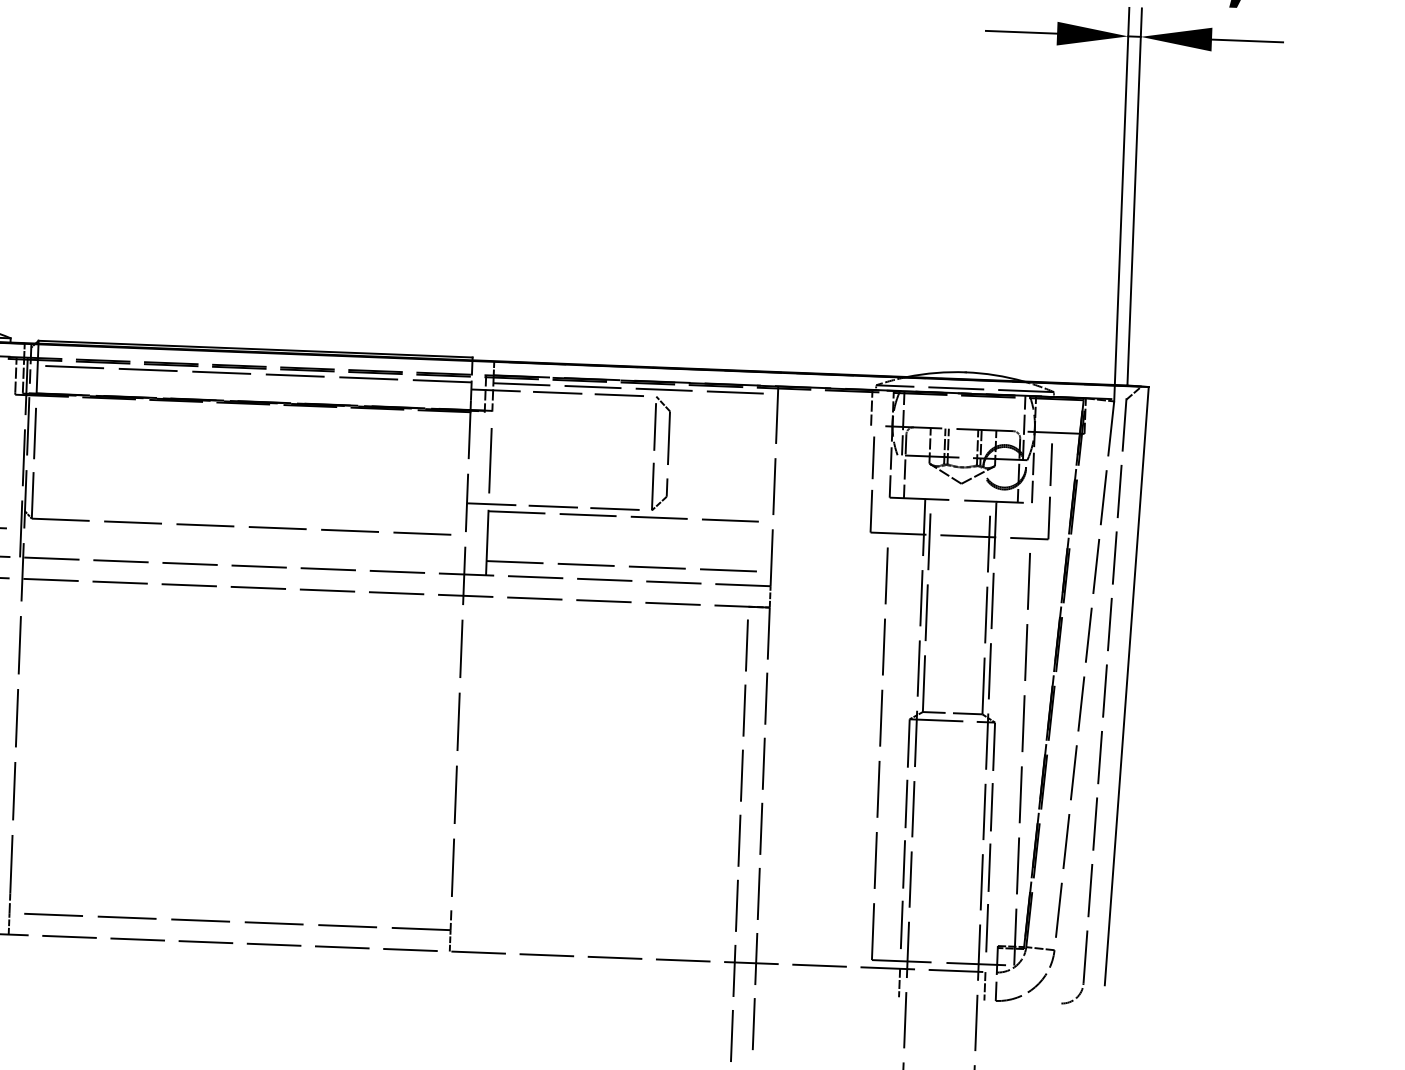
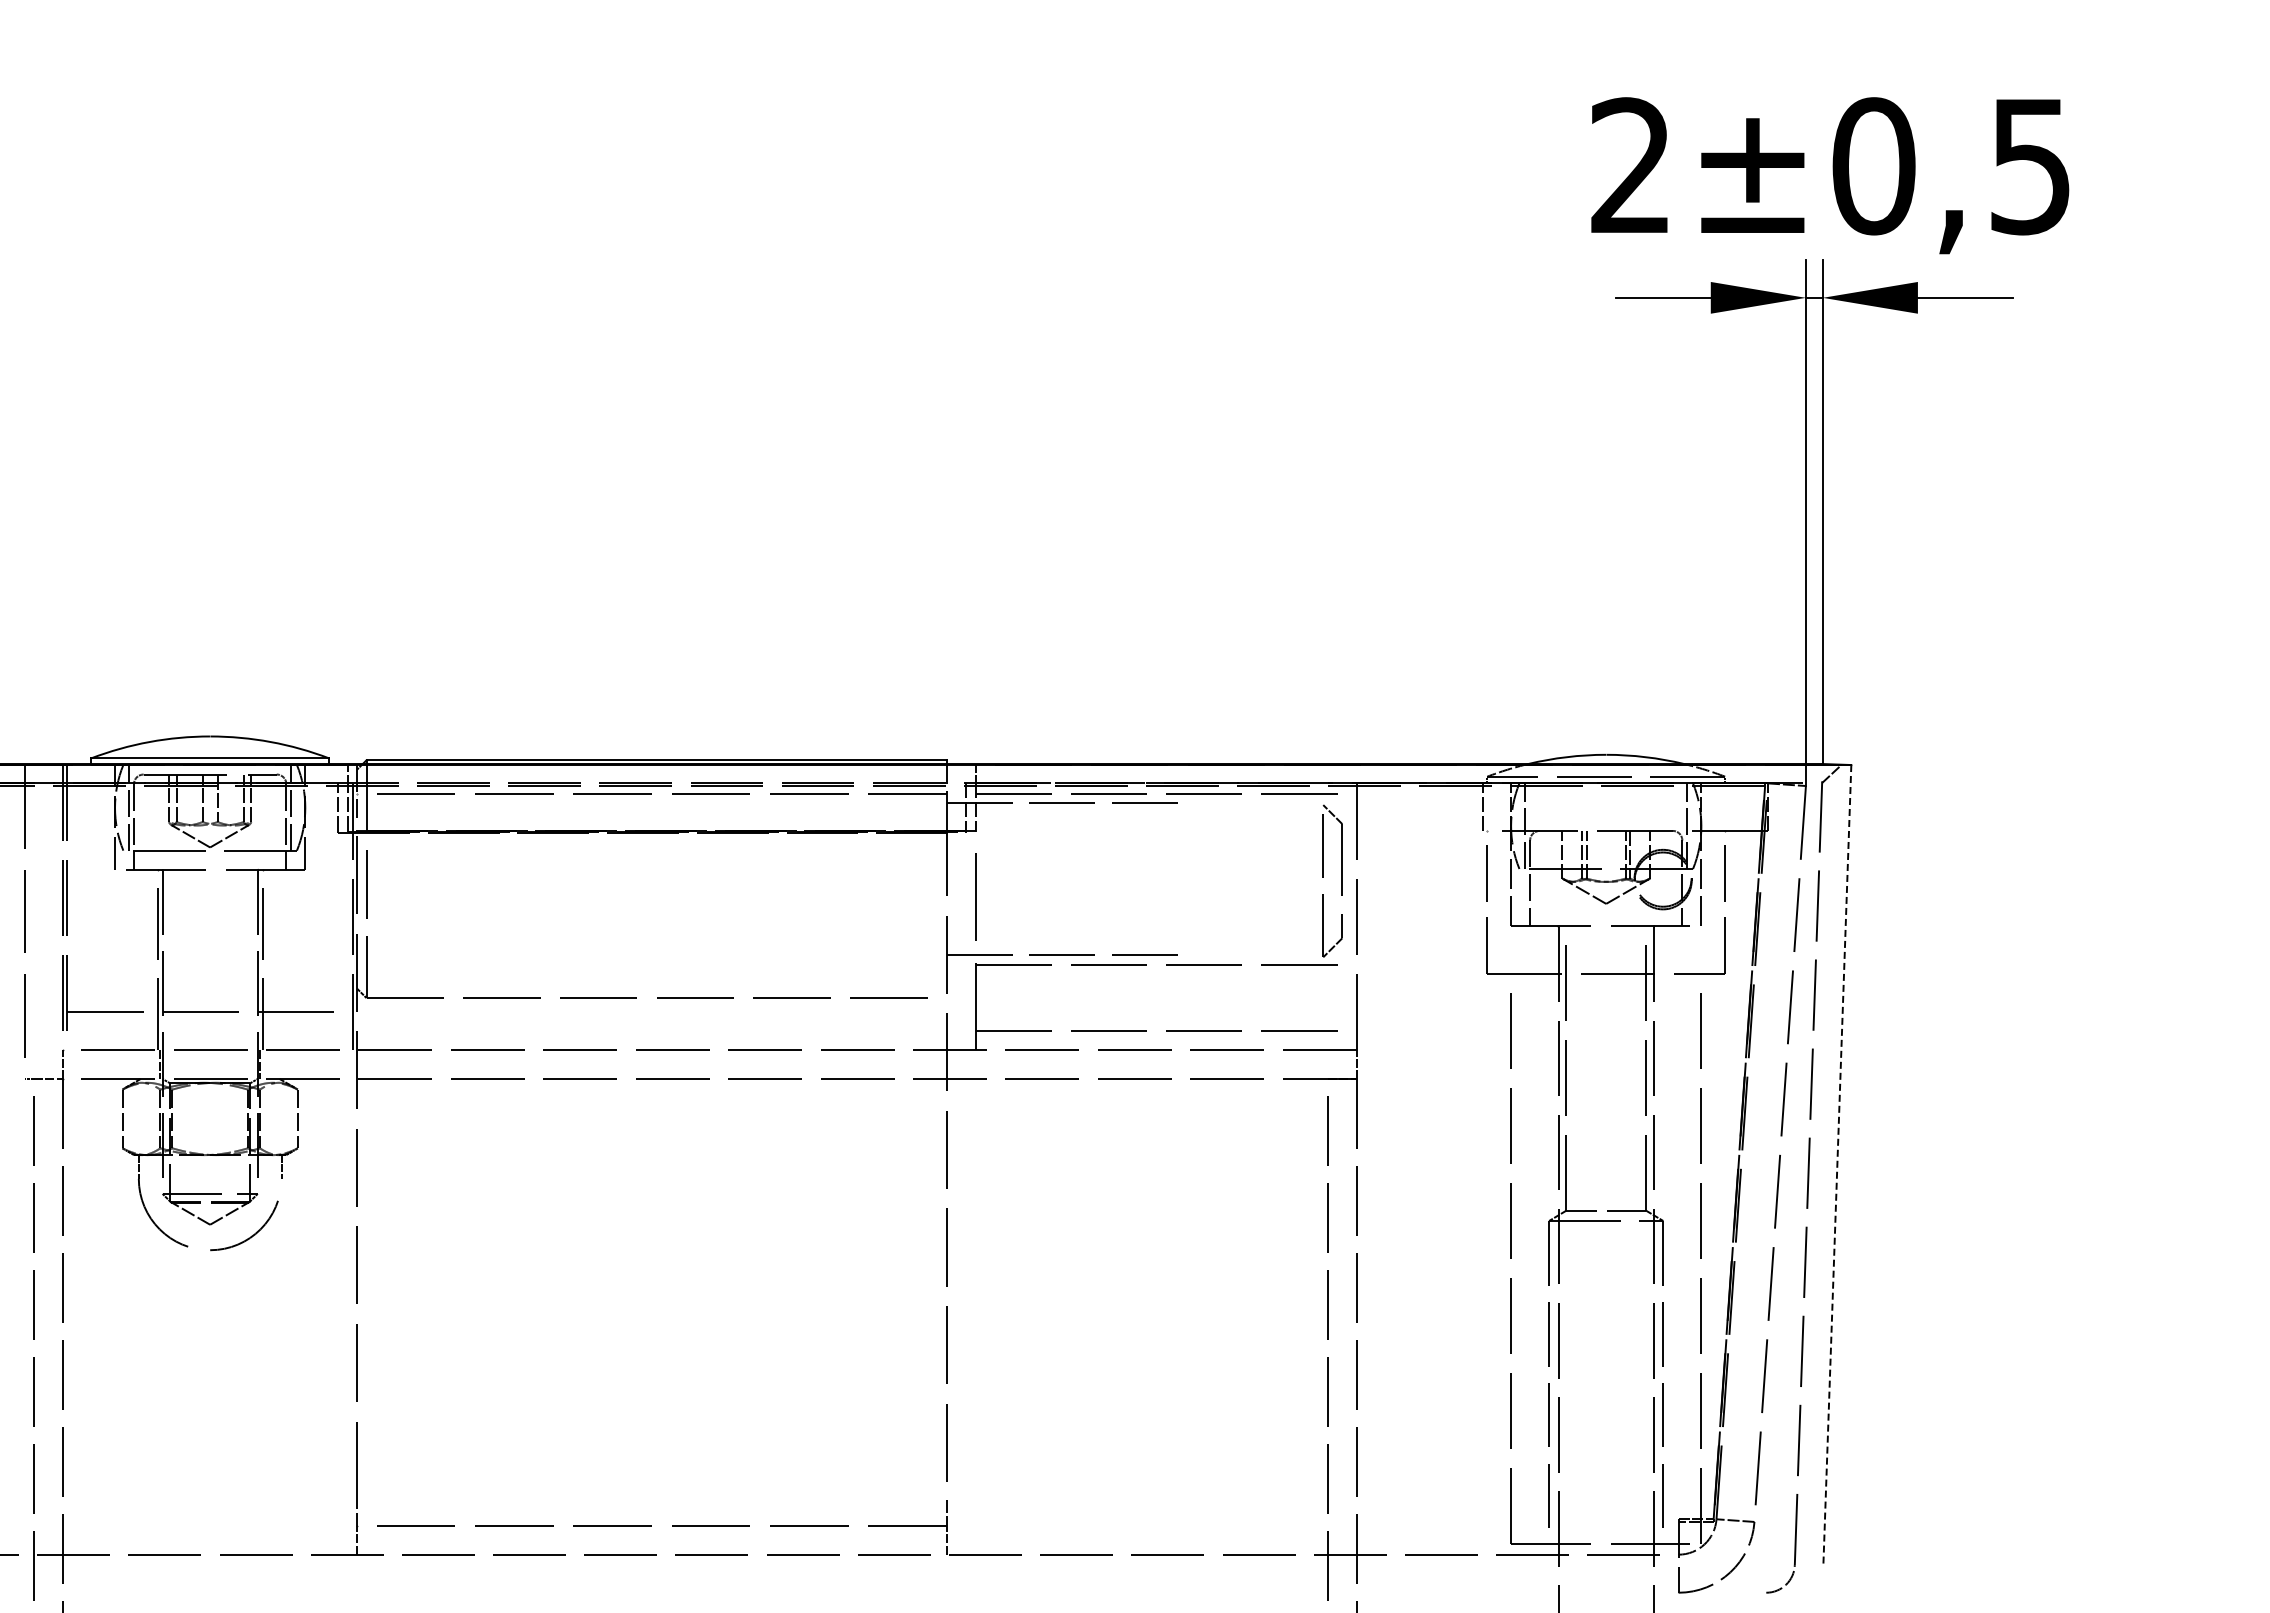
part: (667, 453) -> (1341, 880), moved
line: (1126, 686) -> (1837, 1165), solid -> dashed
line: (899, 982) -> (1549, 1573), removed
line: (985, 986) -> (1663, 1573), removed

